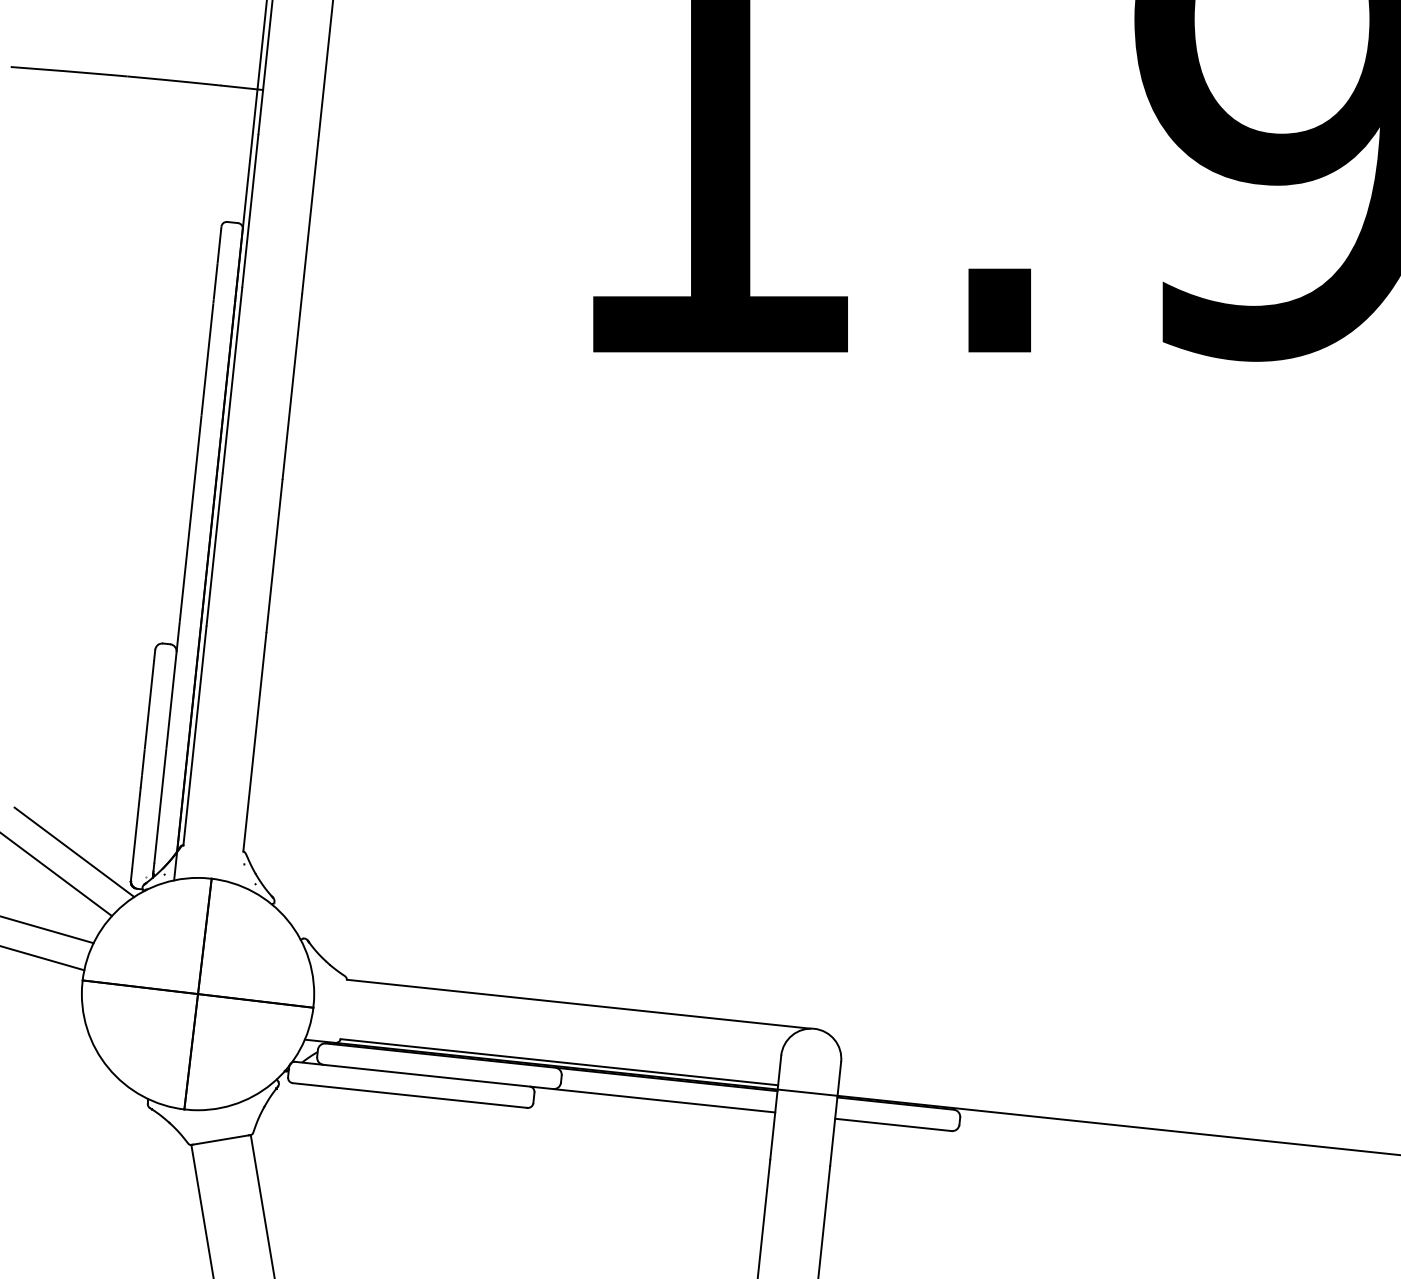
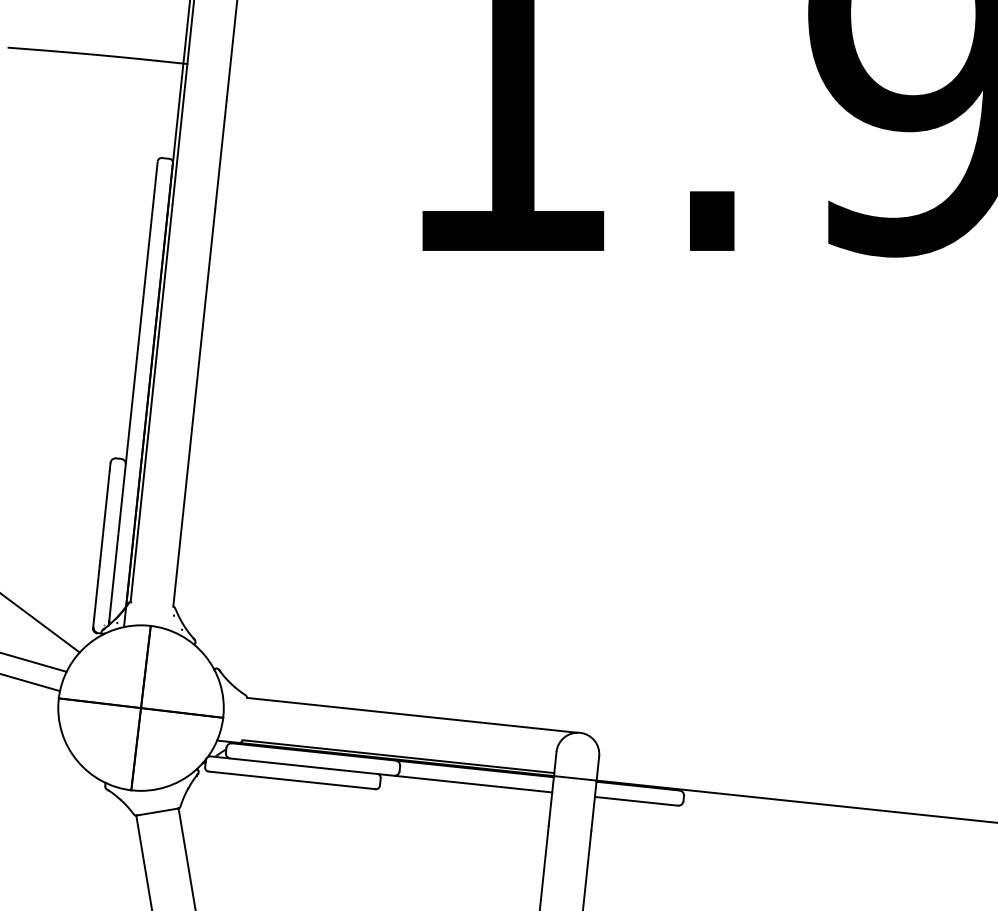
line: (73, 851) -> (52, 606), removed

